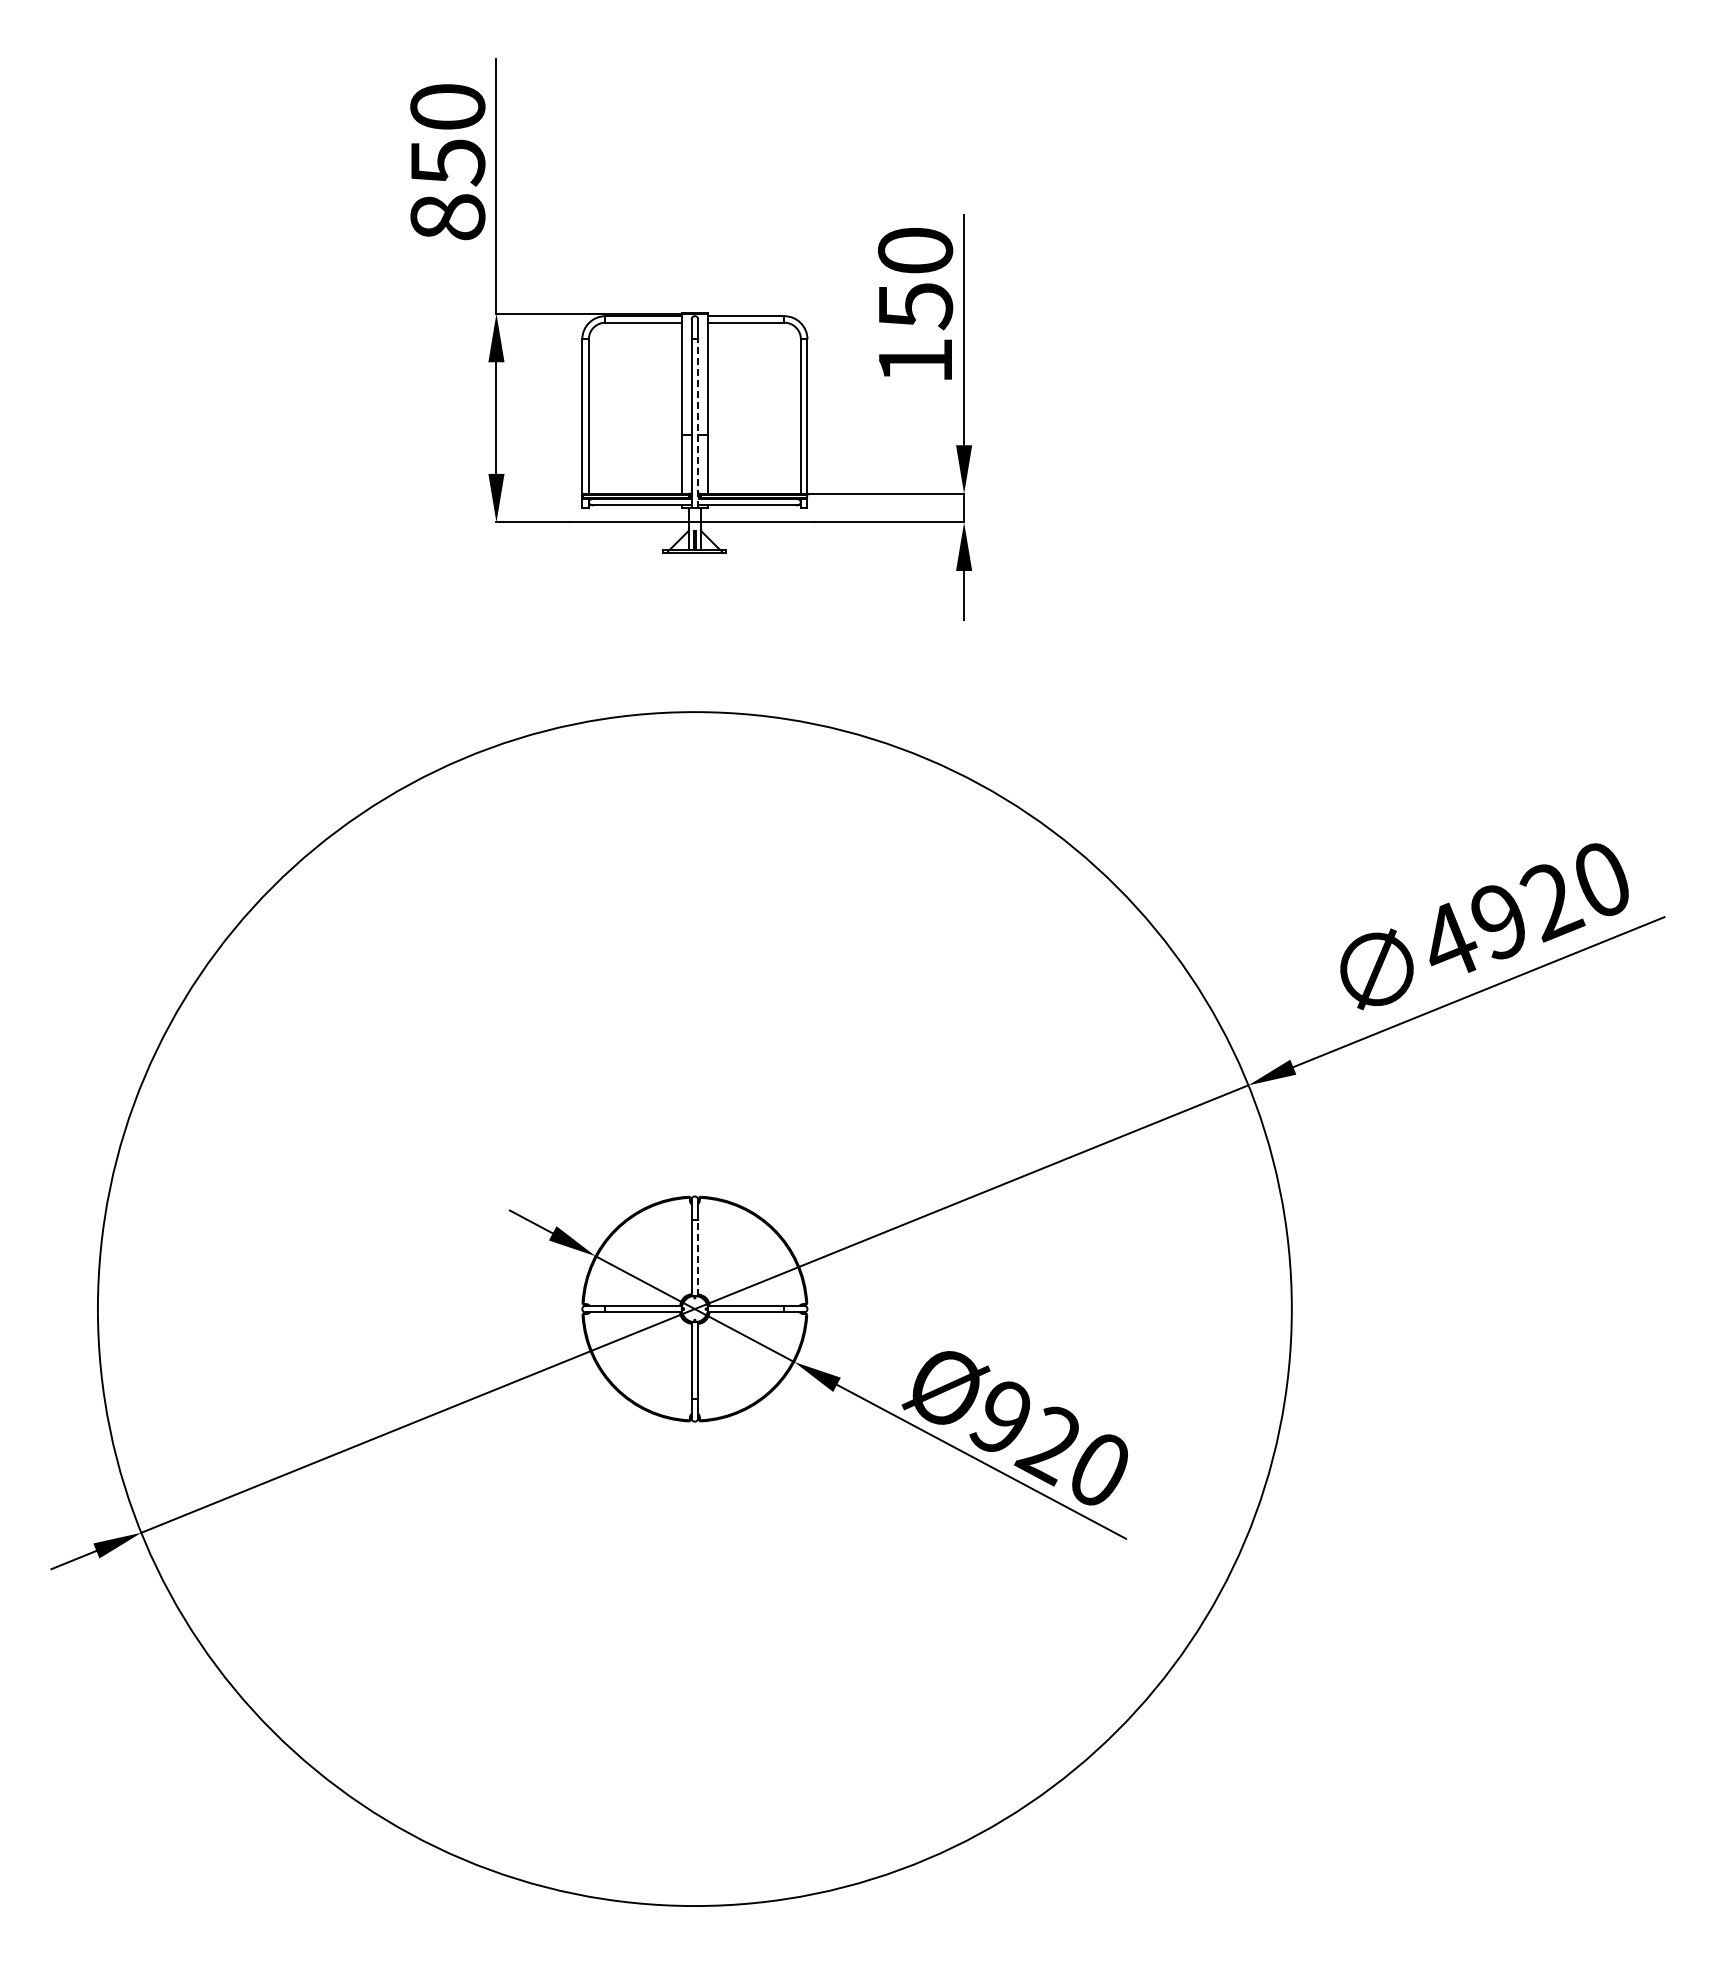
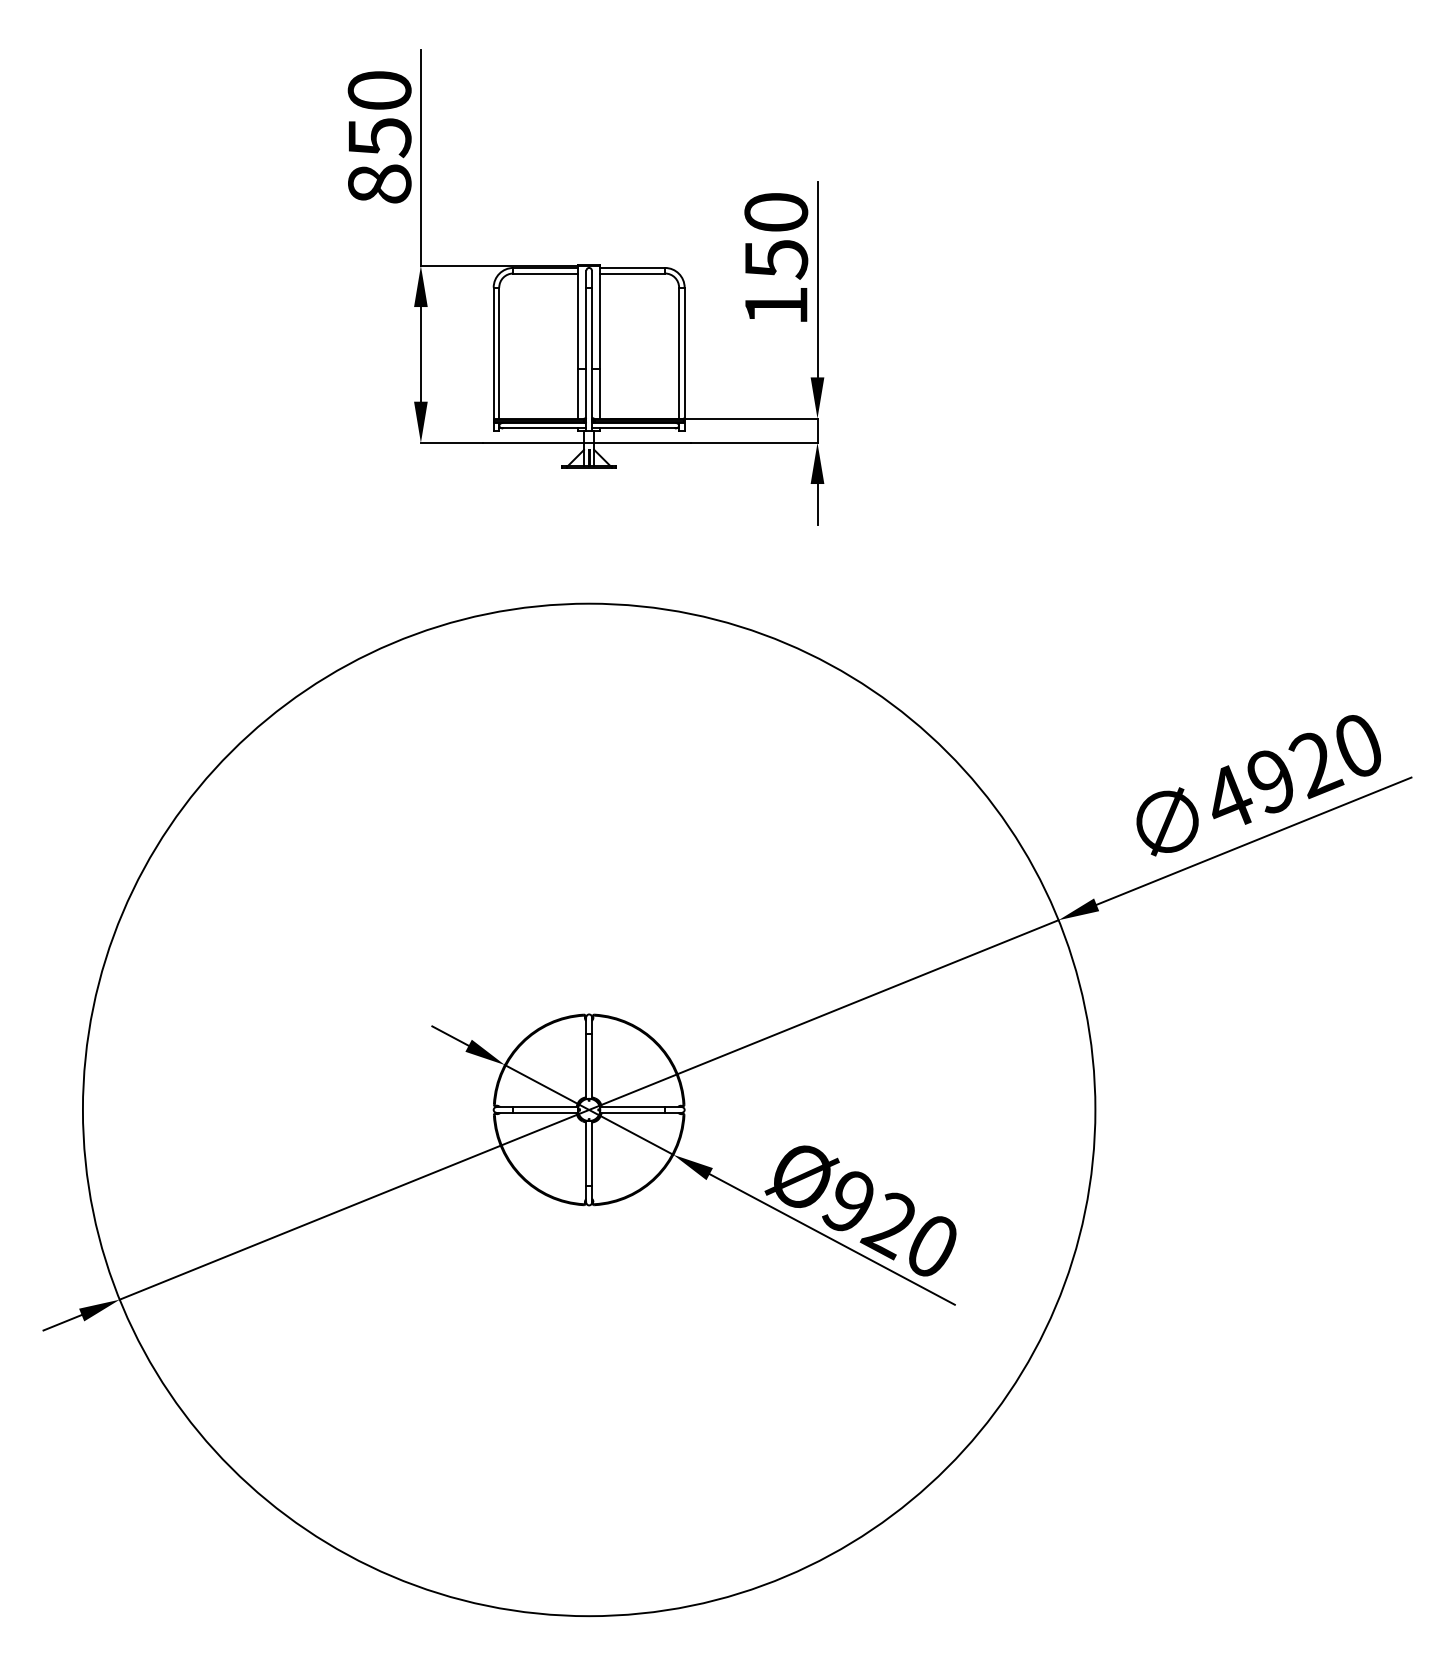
line: (698, 423) -> (592, 358), dashed -> solid
line: (698, 1257) -> (592, 1066), dashed -> solid

